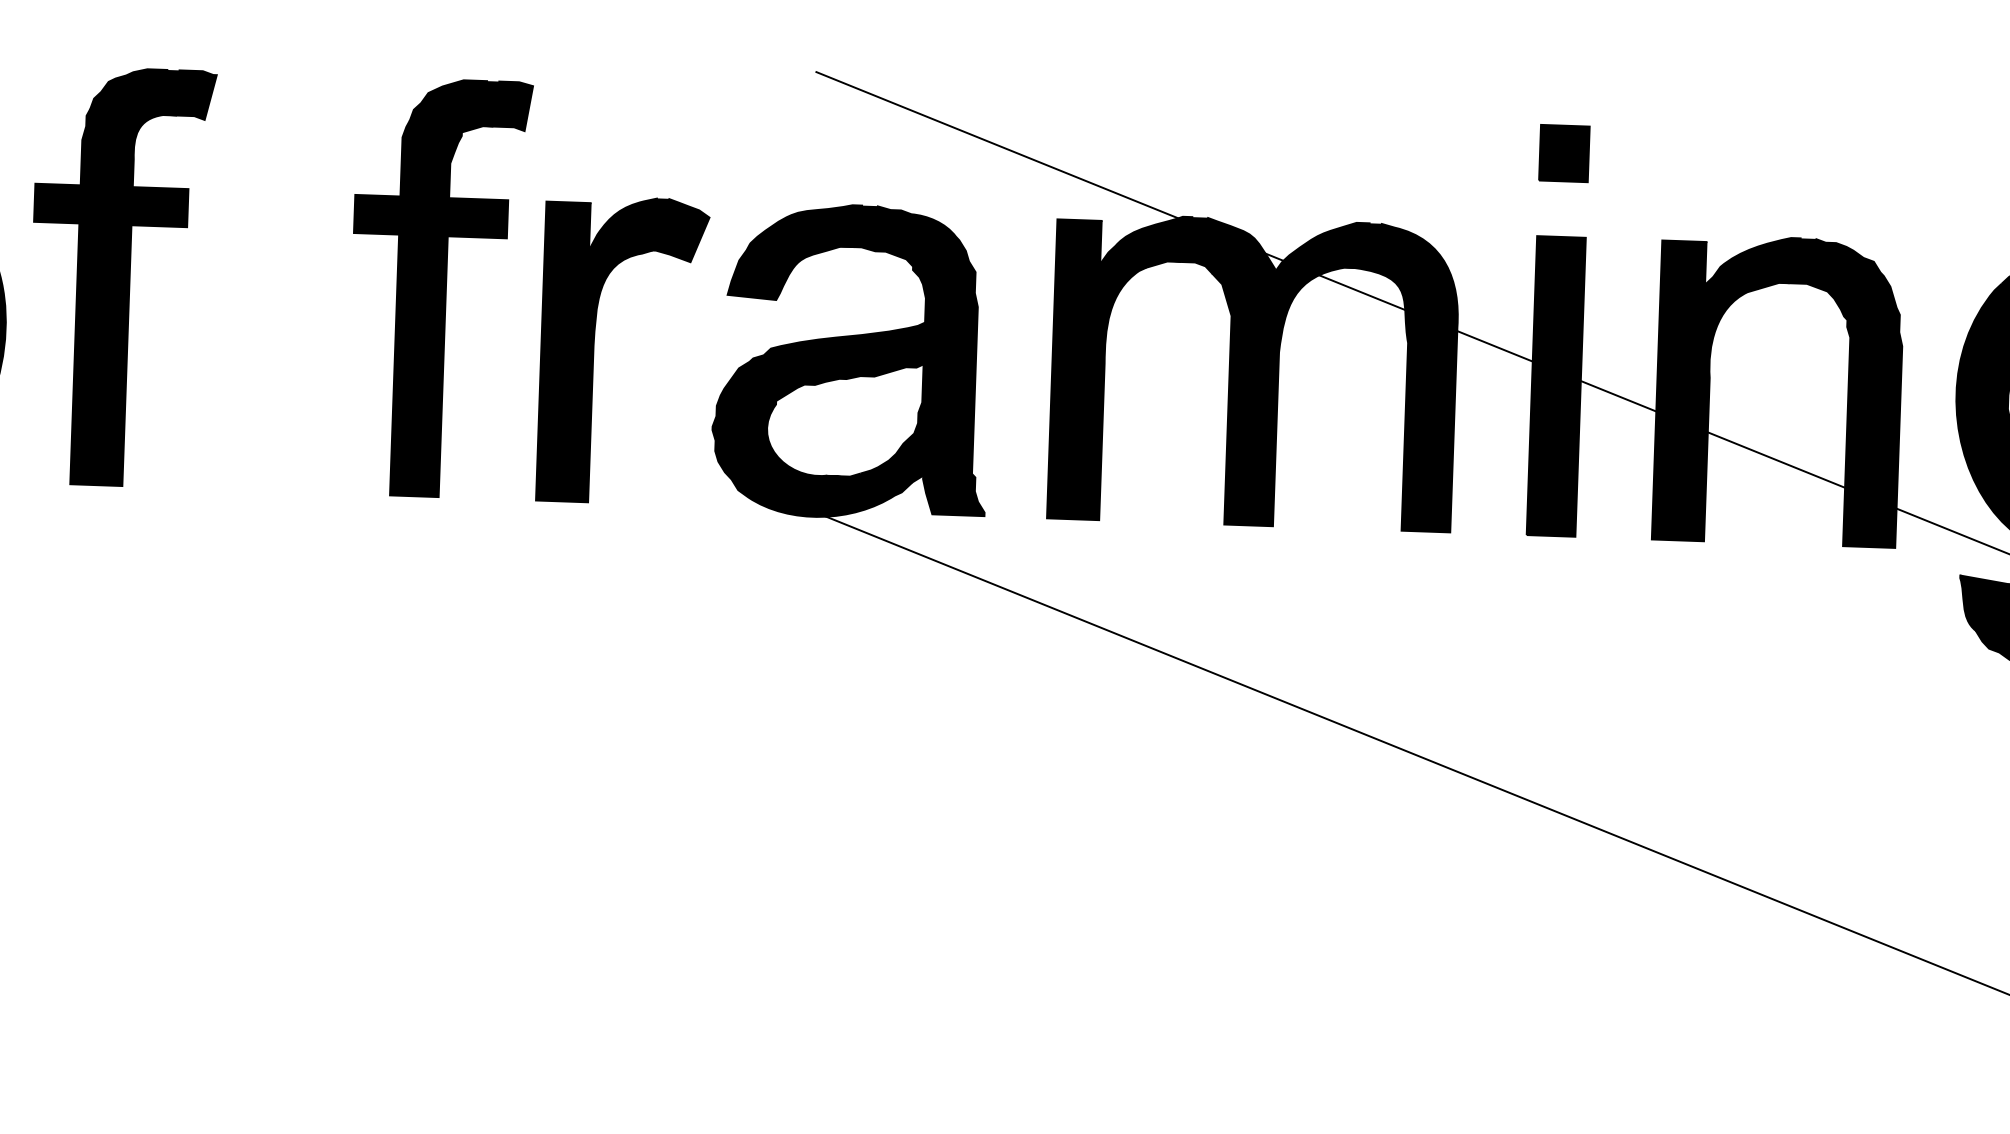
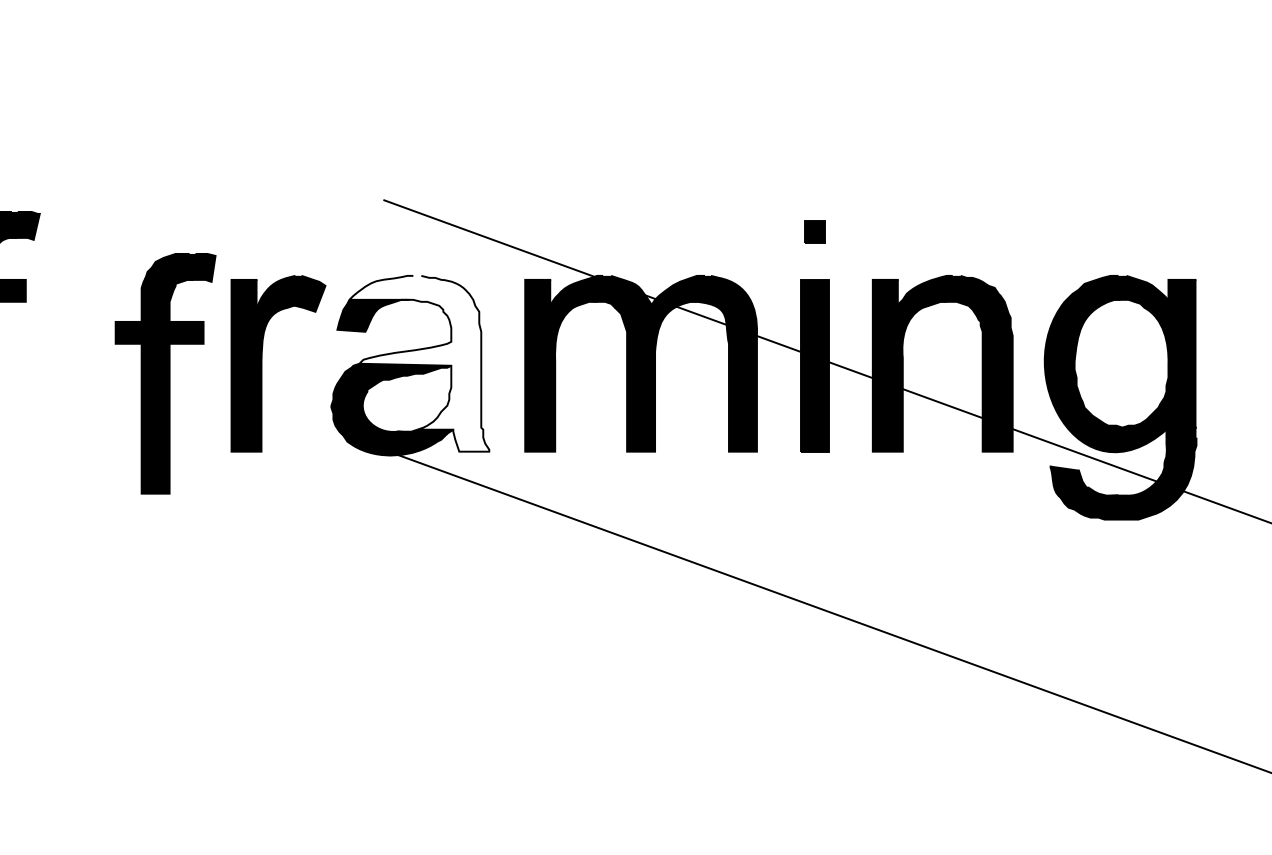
part: (1563, 152) -> (814, 231), size x0.7
part: (438, 287) -> (165, 373), moved
fill: (868, 358) -> (419, 363), removed

